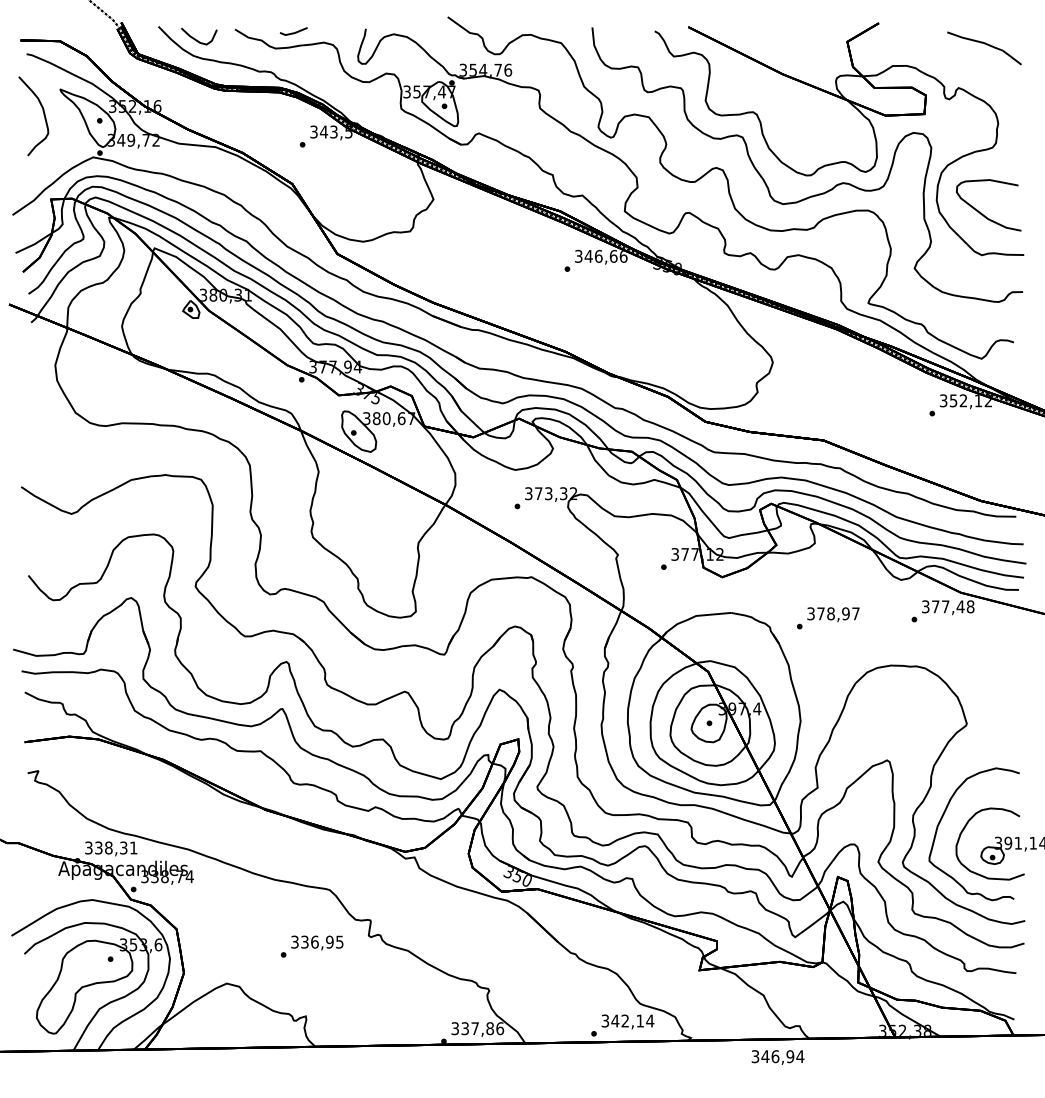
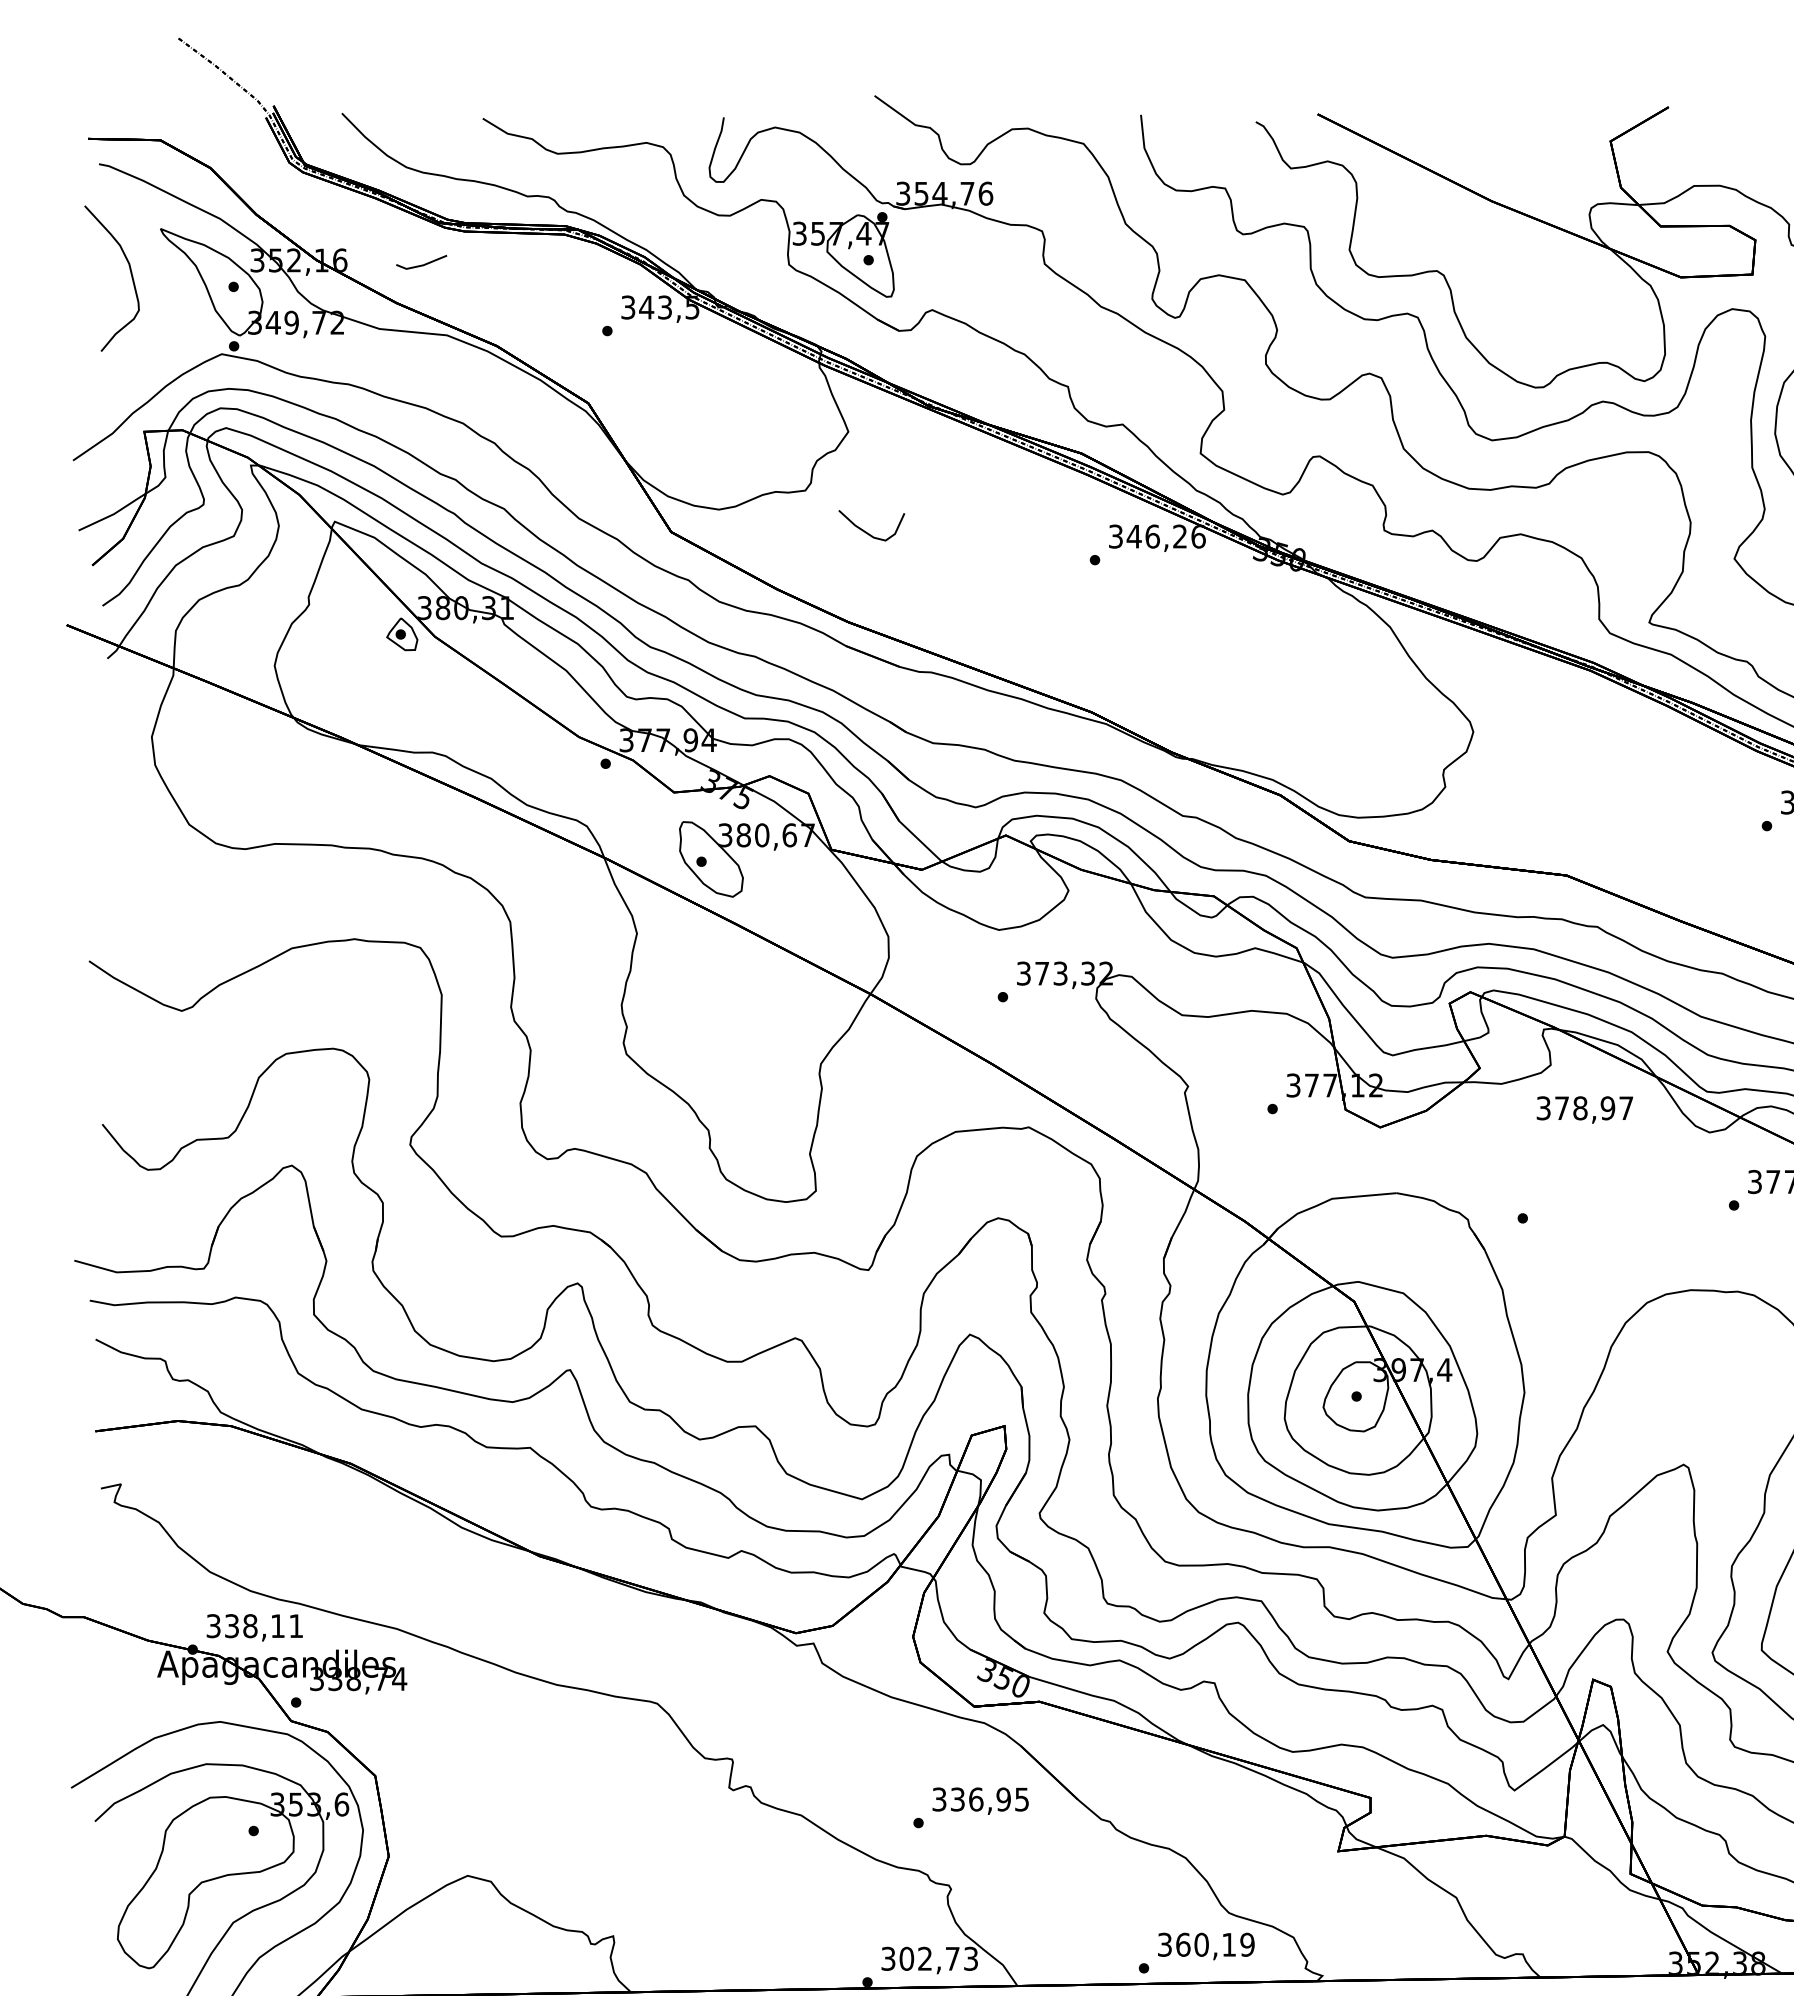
line: (293, 32) -> (421, 264), moved
curve: (198, 40) -> (870, 533), moved
text: (613, 255) -> (1179, 534), 346,66 -> 346,26
text: (833, 614) -> (1585, 1109), moved
text: (123, 847) -> (277, 1625), 338,31 -> 338,11
text: (311, 946) -> (969, 1807), moved
text: (632, 1020) -> (1214, 1943), 342,14 -> 360,19
text: (482, 1028) -> (938, 1958), 337,86 -> 302,73

